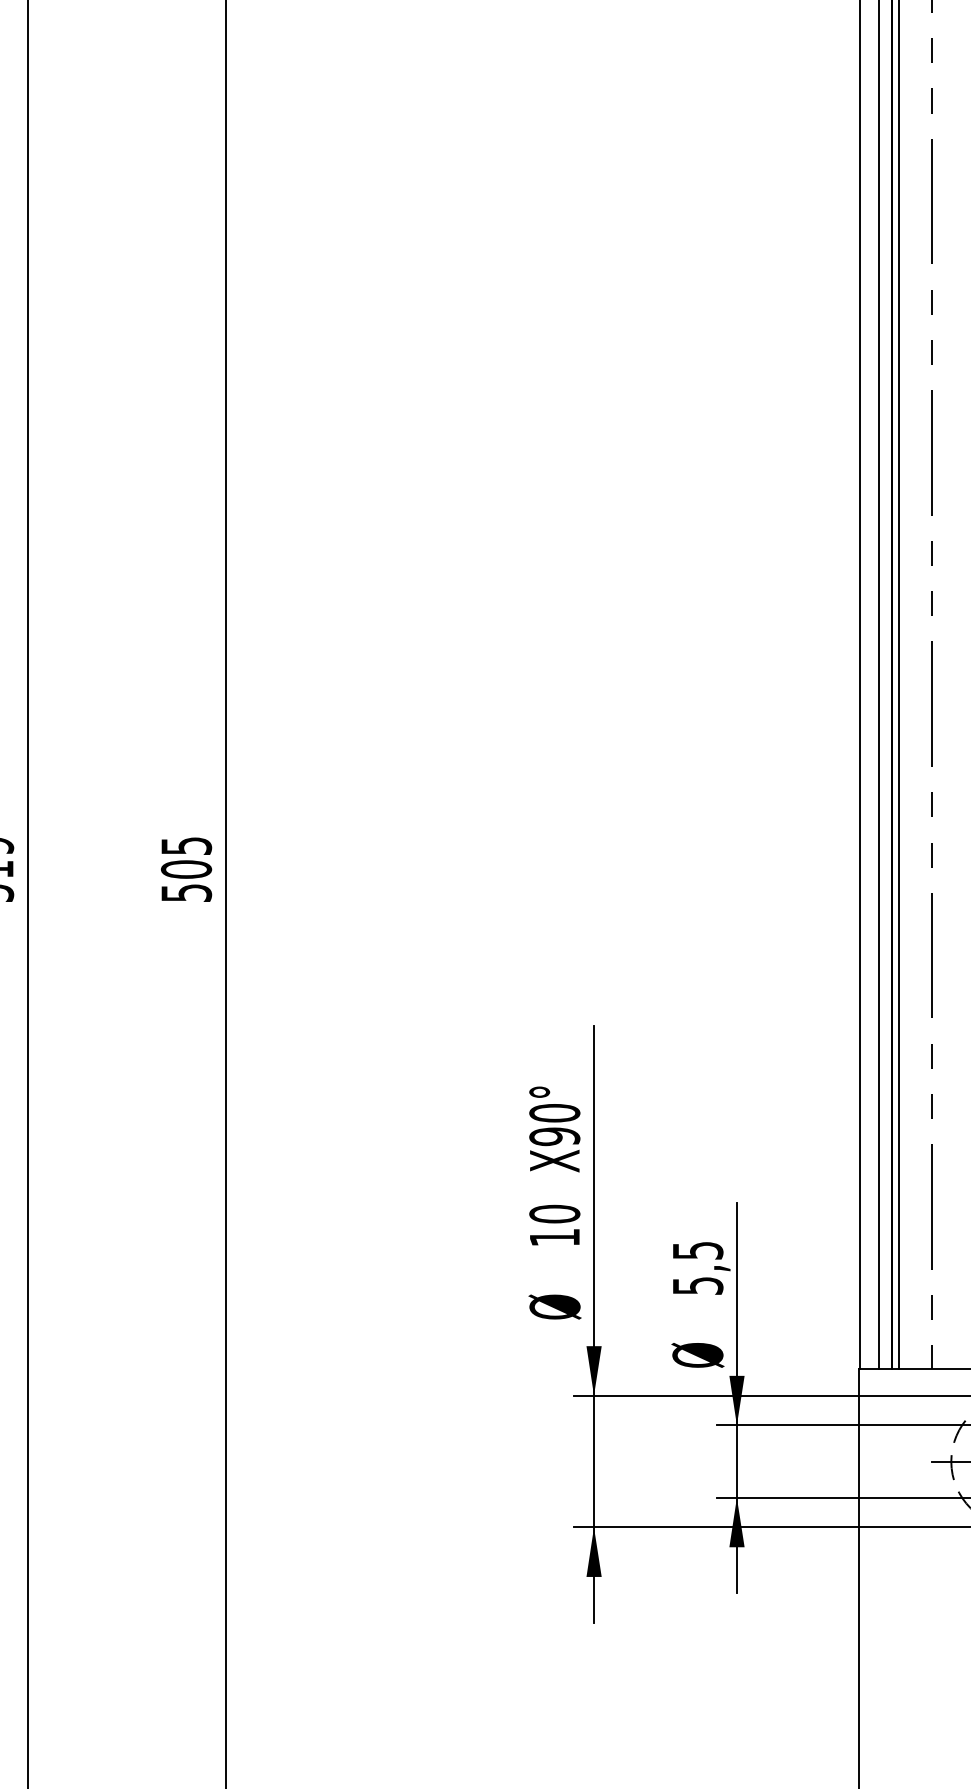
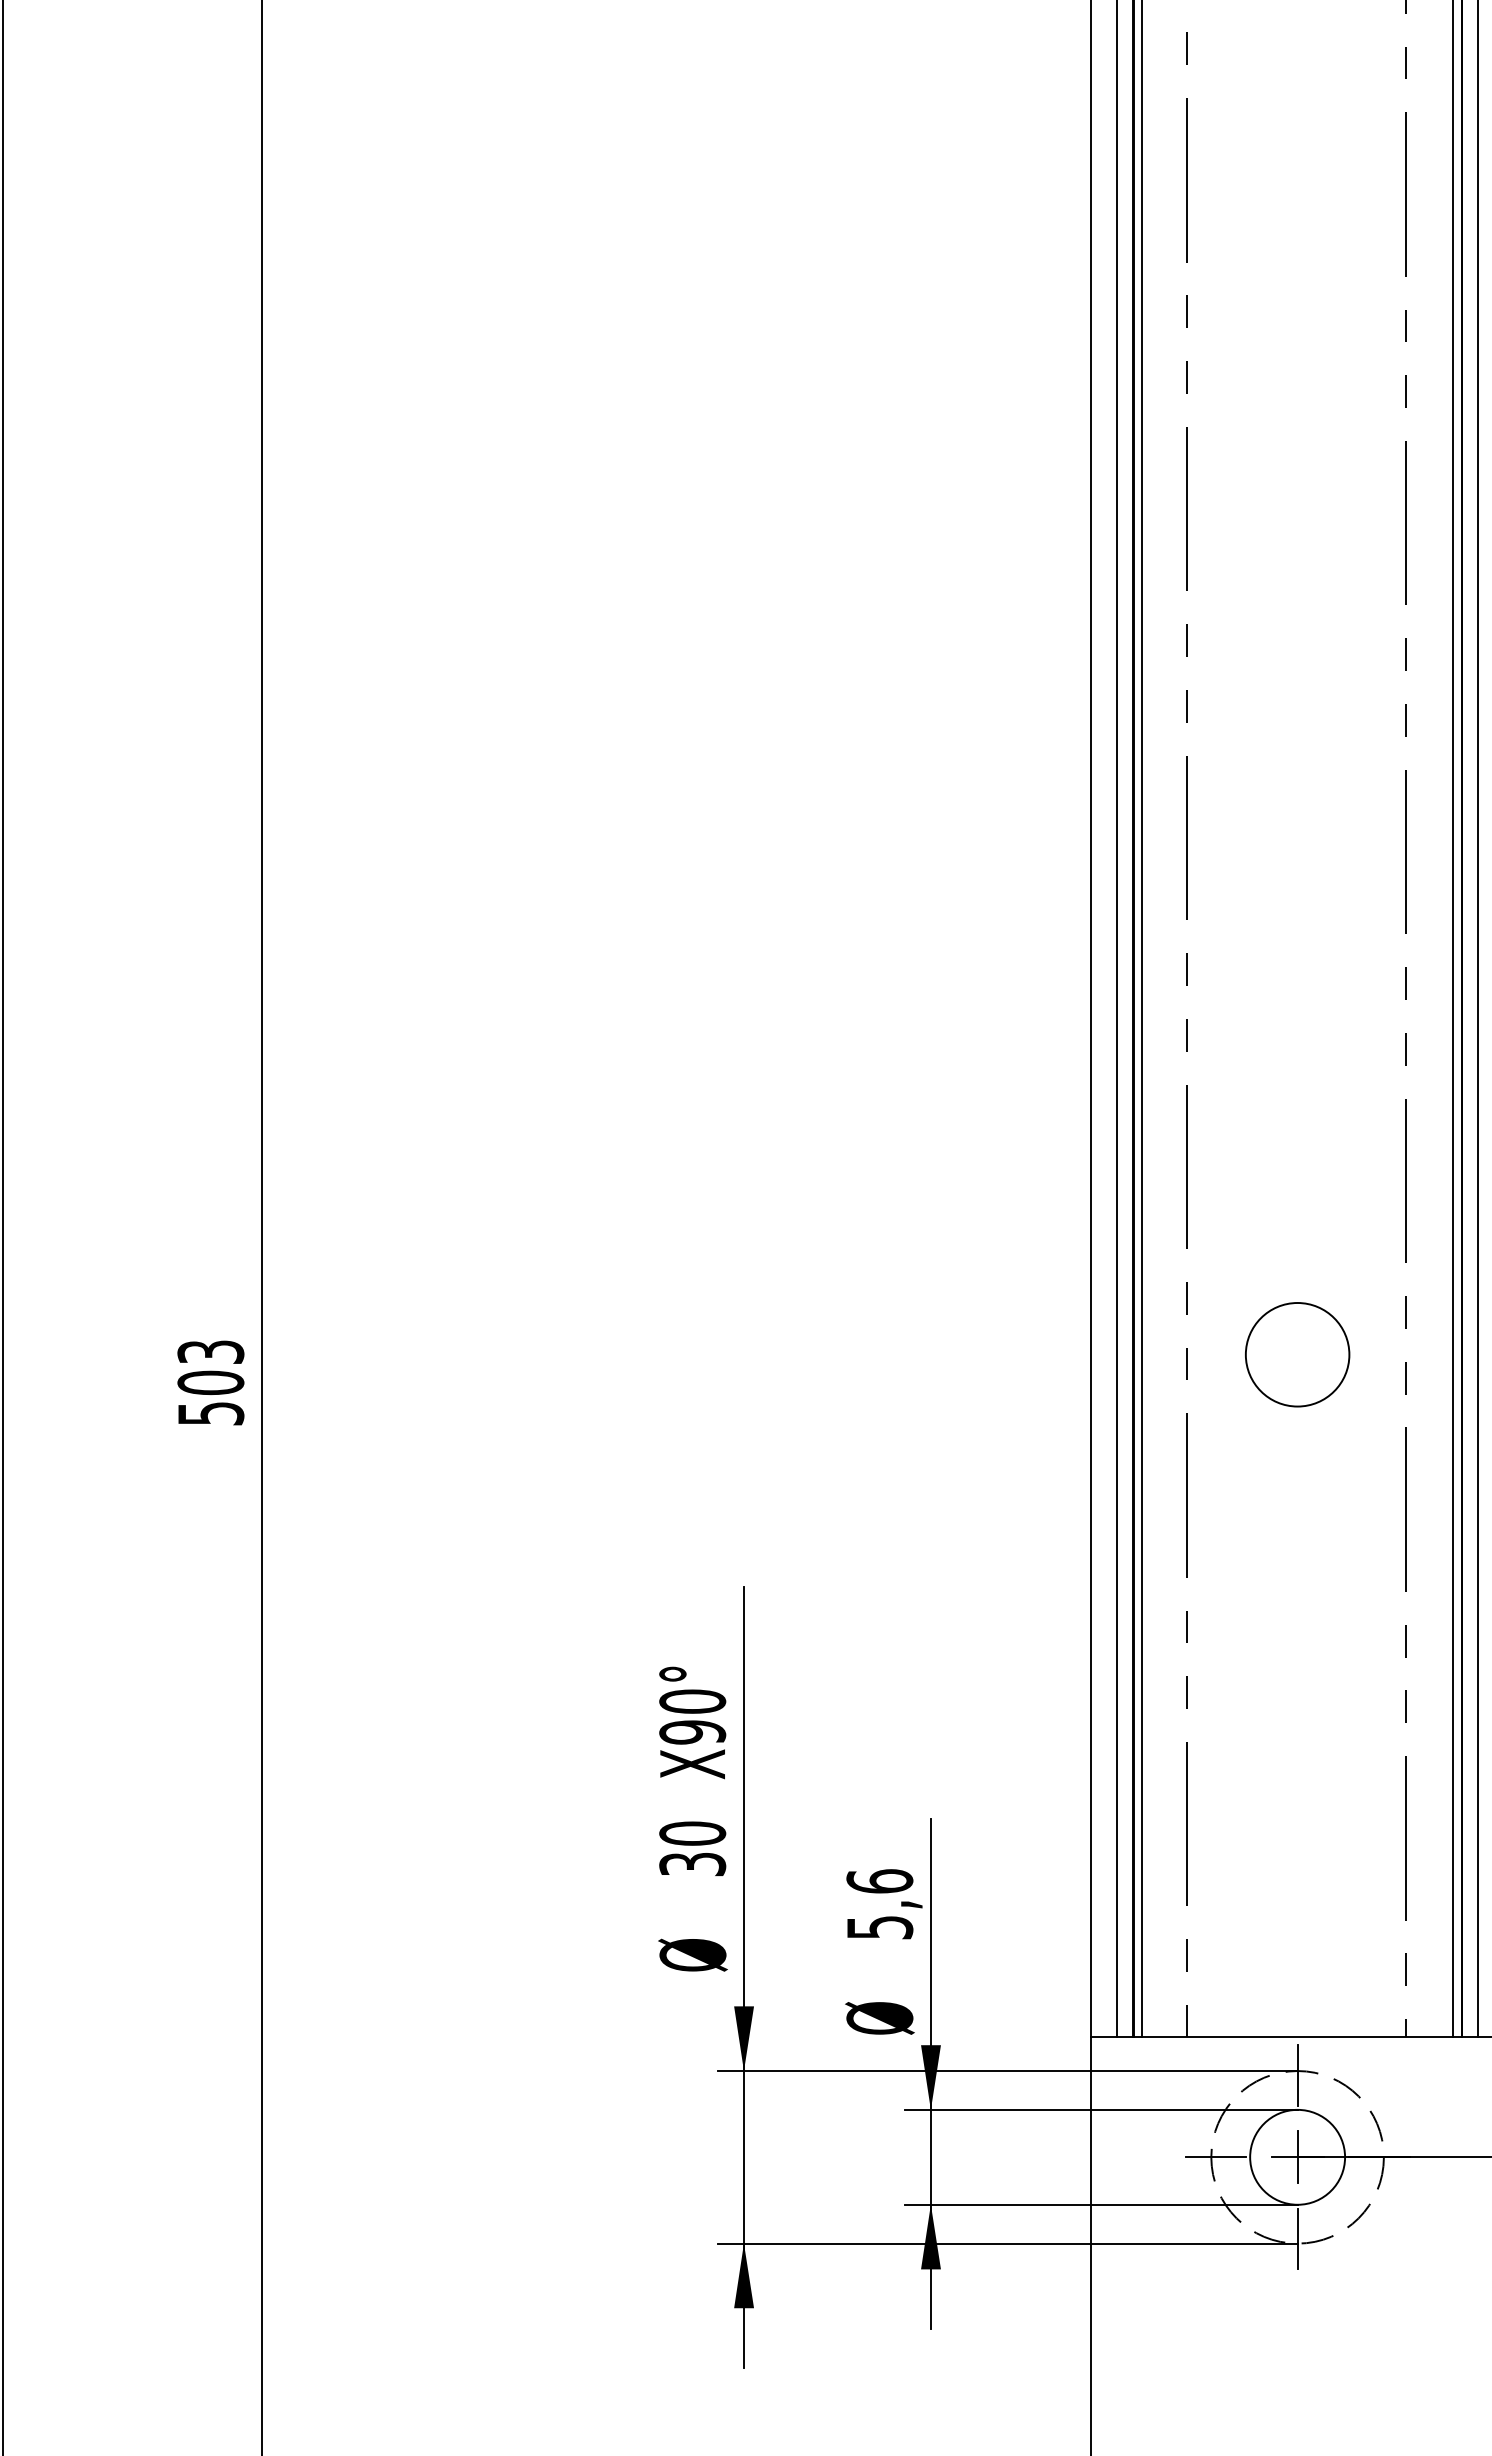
text: (186, 845) -> (210, 1351), 505 -> 503
text: (554, 1237) -> (692, 1864), 10 -> 30
text: (697, 1250) -> (879, 1881), 5,5 -> 5,6

